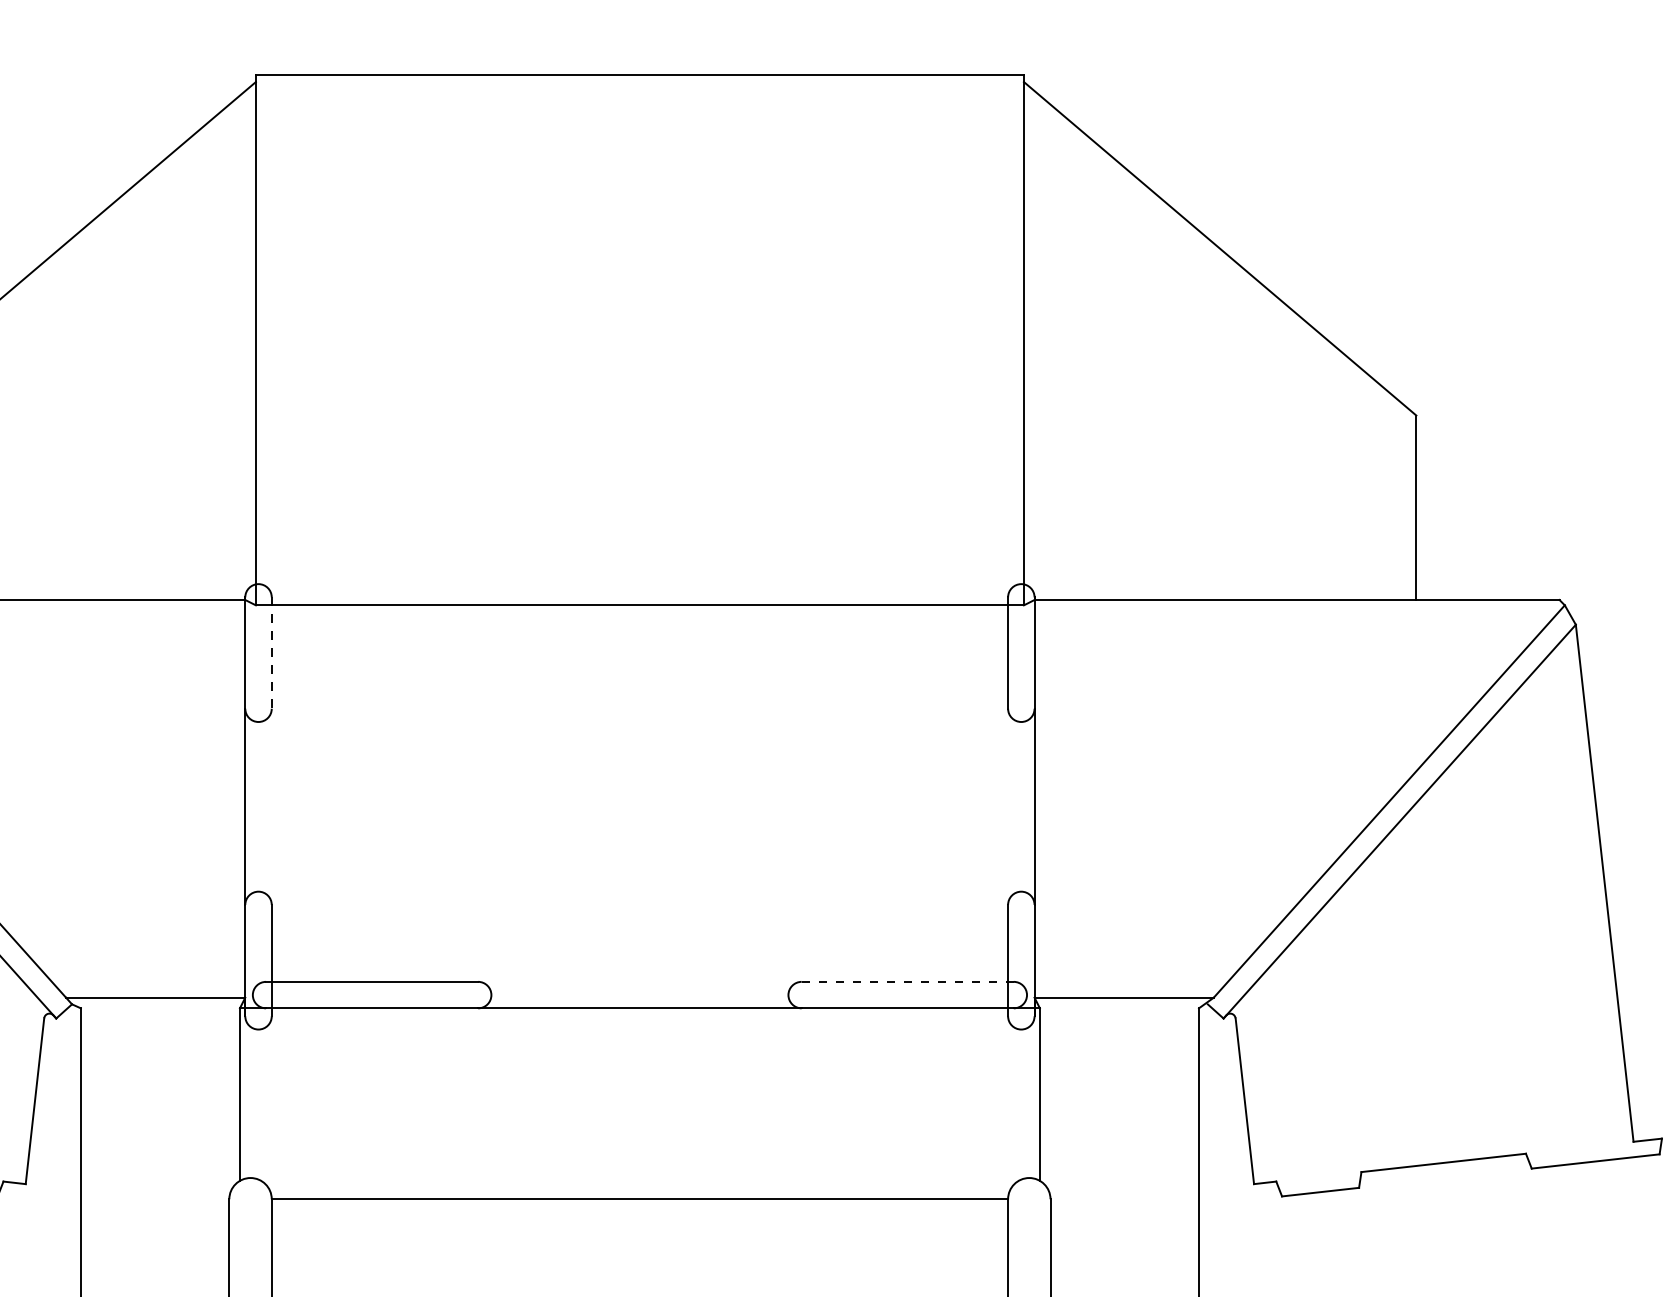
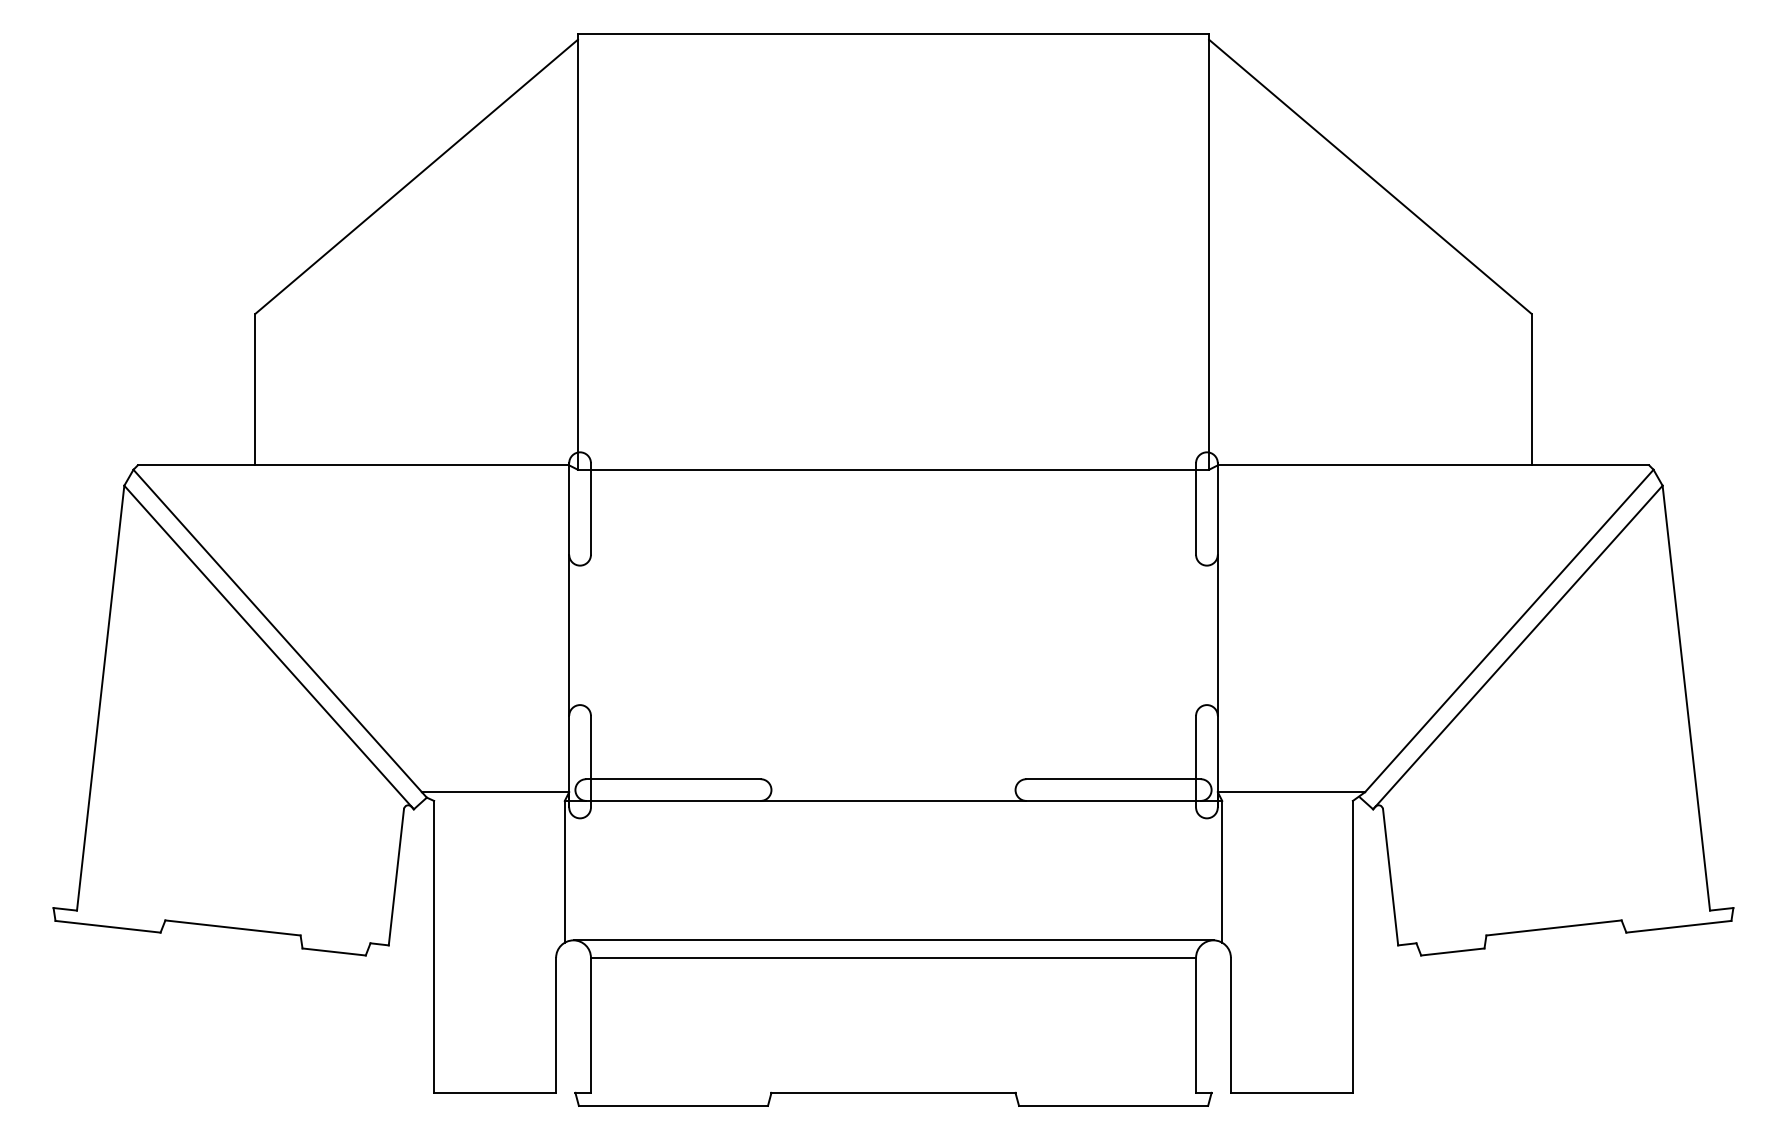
line: (271, 652) -> (590, 508), dashed -> solid
line: (908, 982) -> (1114, 779), dashed -> solid
line: (639, 1178) -> (893, 940), added

